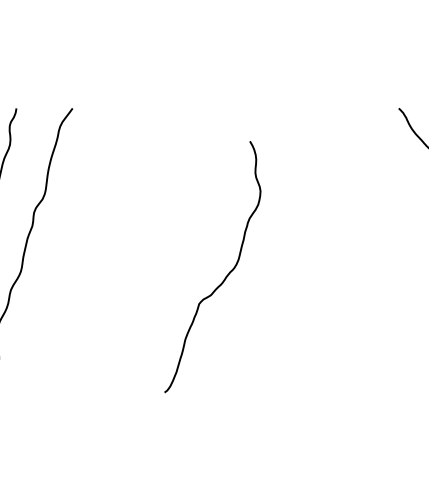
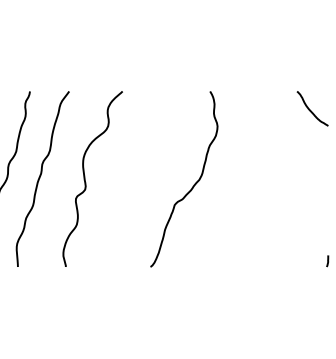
curve: (95, 233) -> (85, 178), added
curve: (226, 274) -> (193, 184), moved

